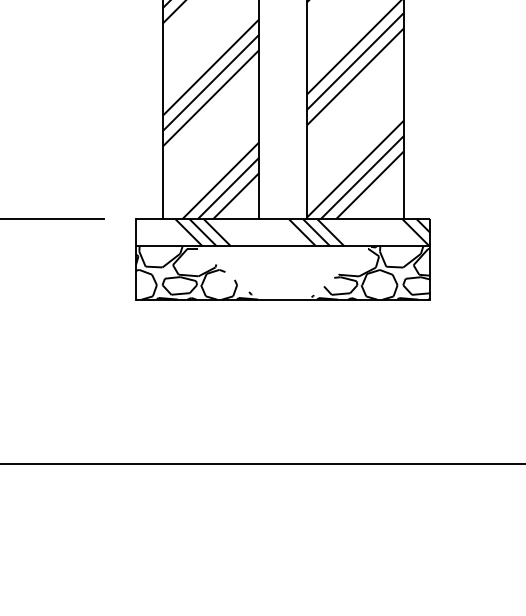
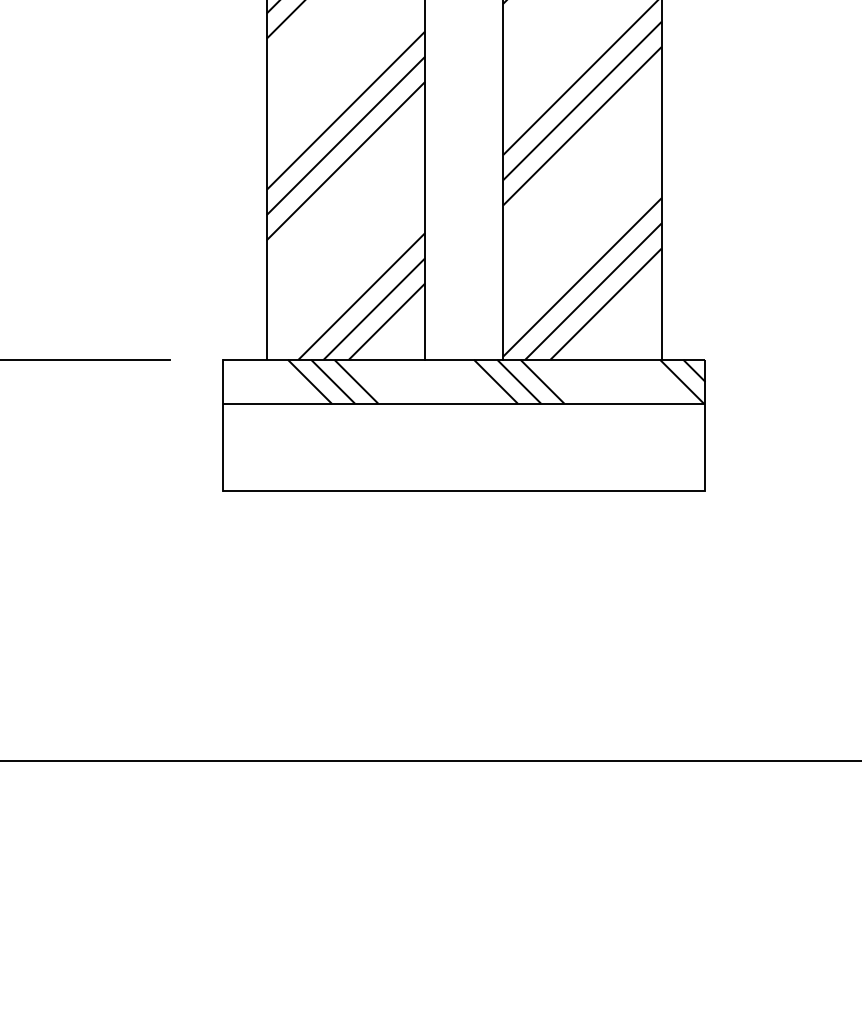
hatch: (197, 272) -> (323, 446), removed
hatch: (370, 272) -> (607, 446), removed

